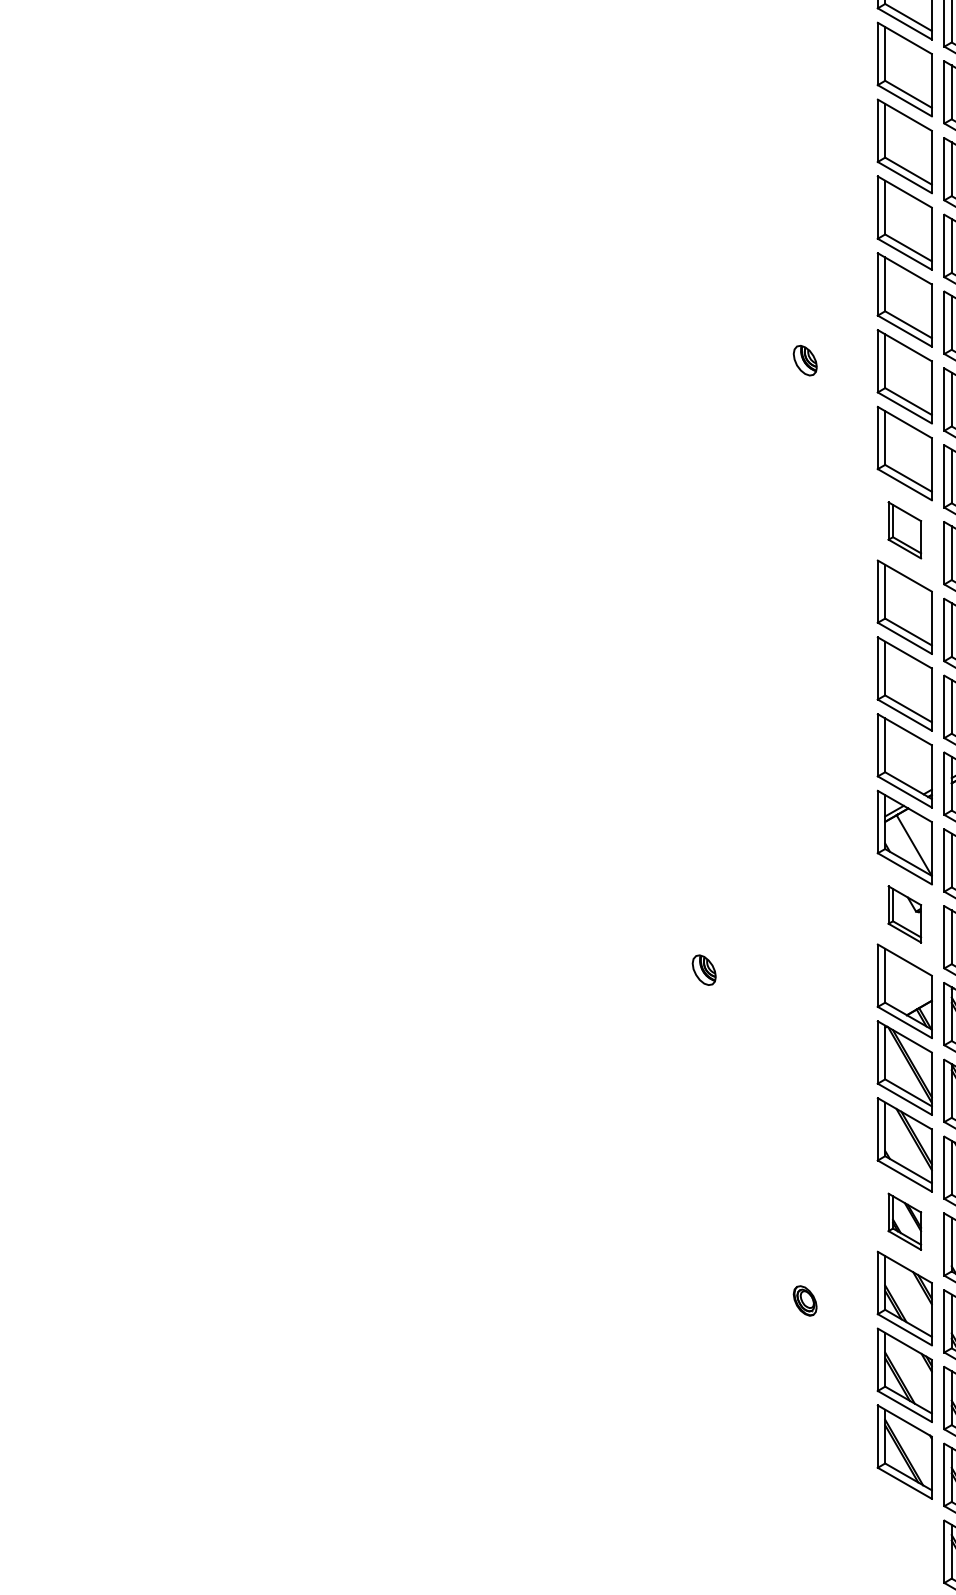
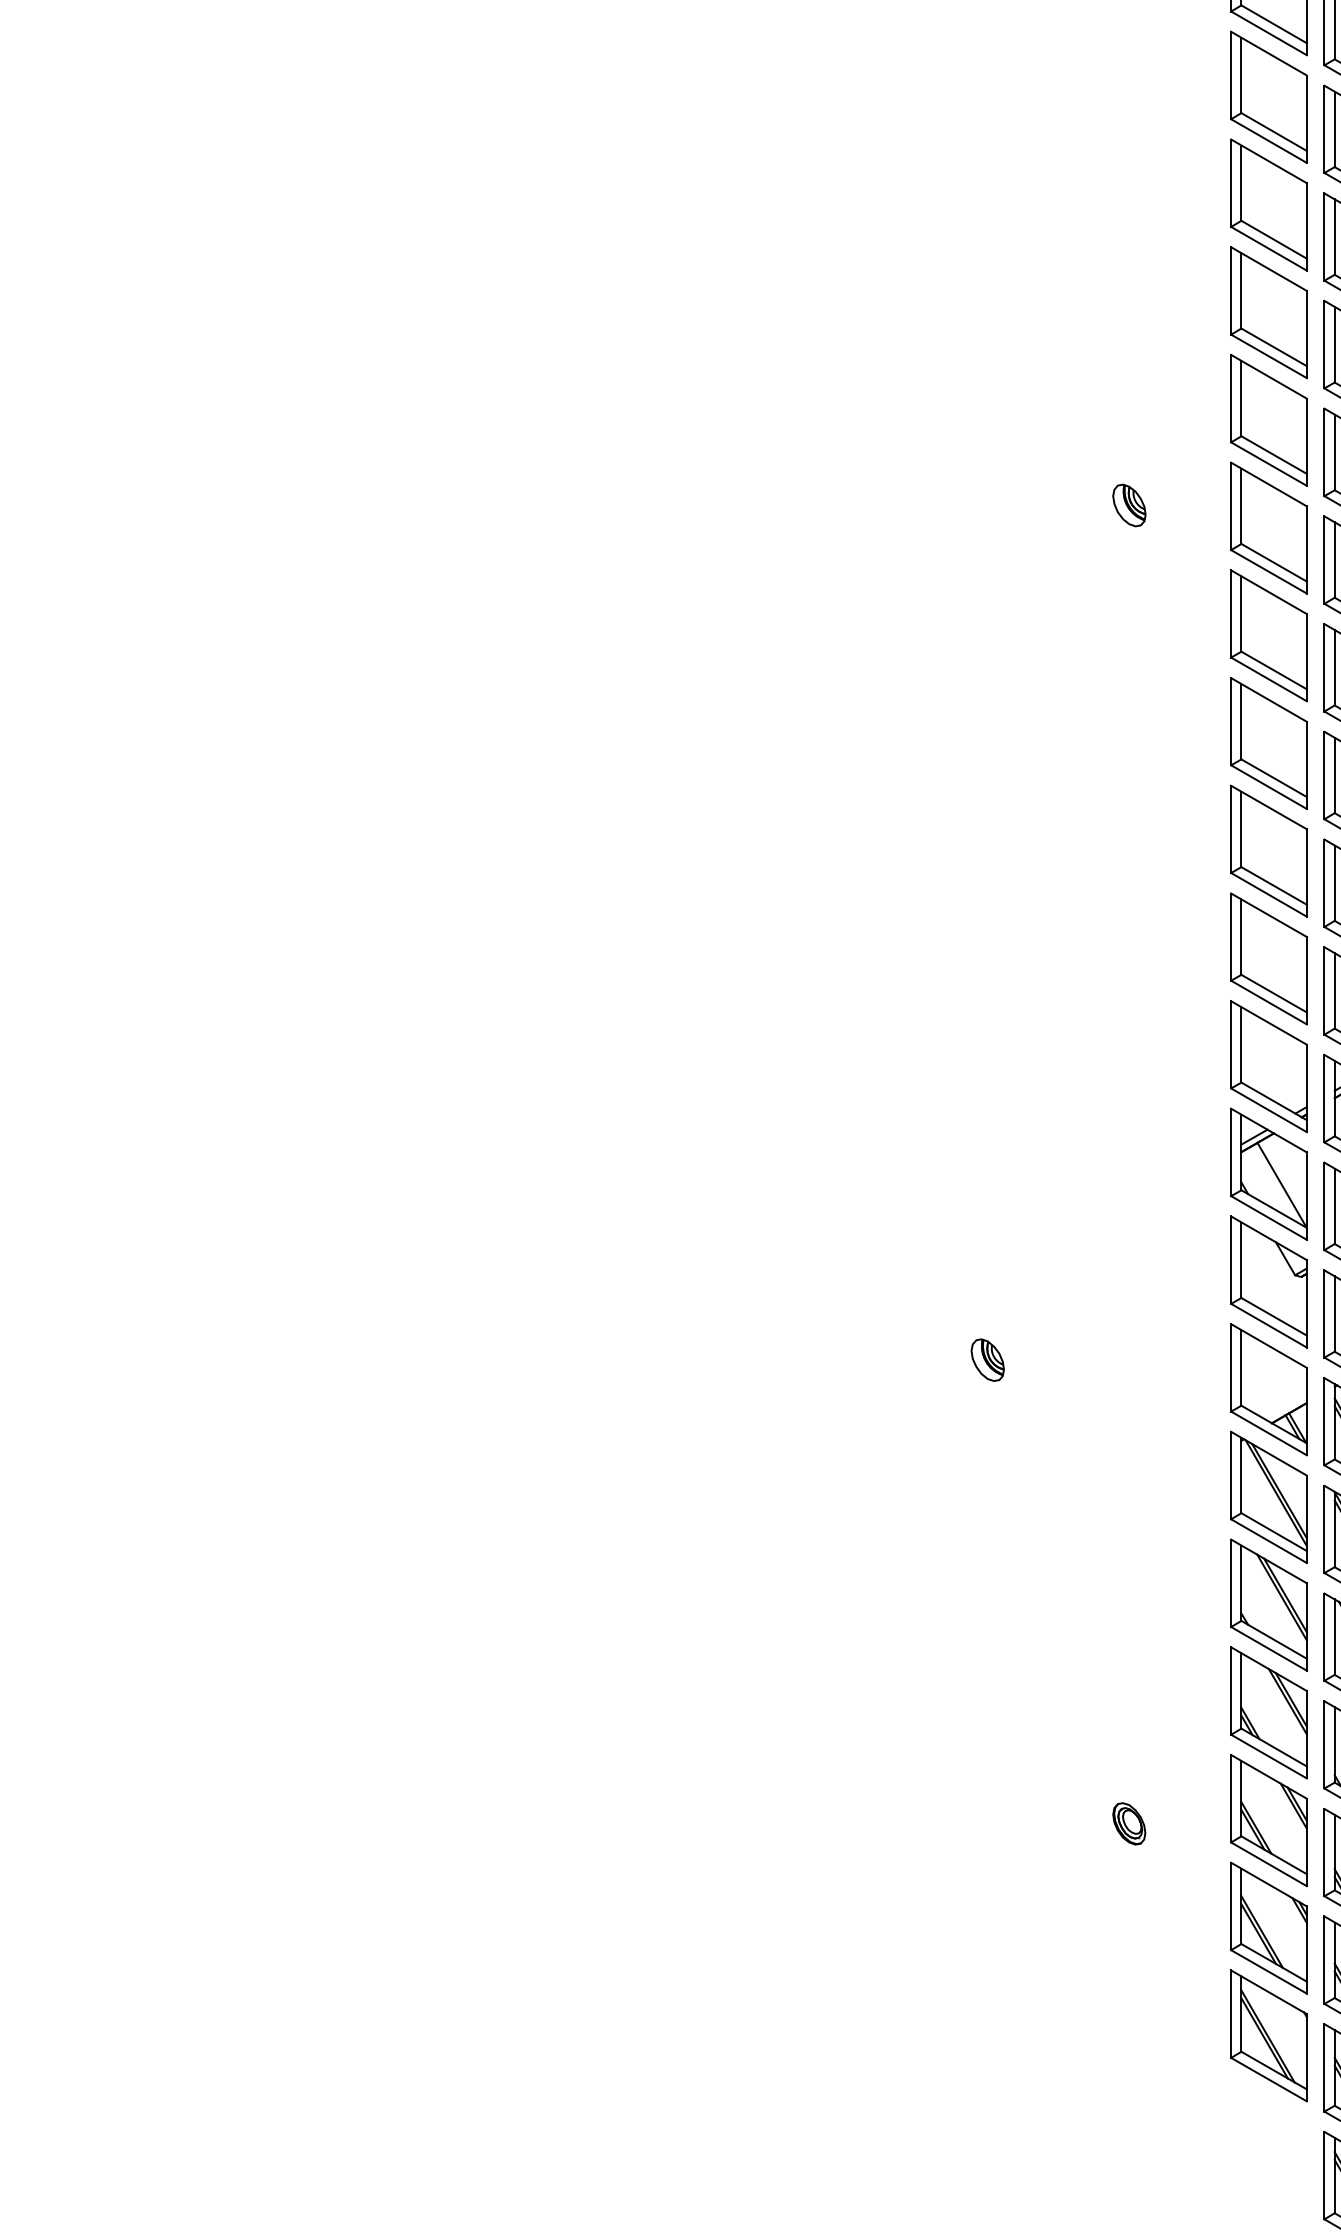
part: (904, 530) -> (1268, 743), size x1.67
part: (904, 914) -> (1268, 1281), size x1.67
part: (904, 1221) -> (1268, 1712), size x1.67

